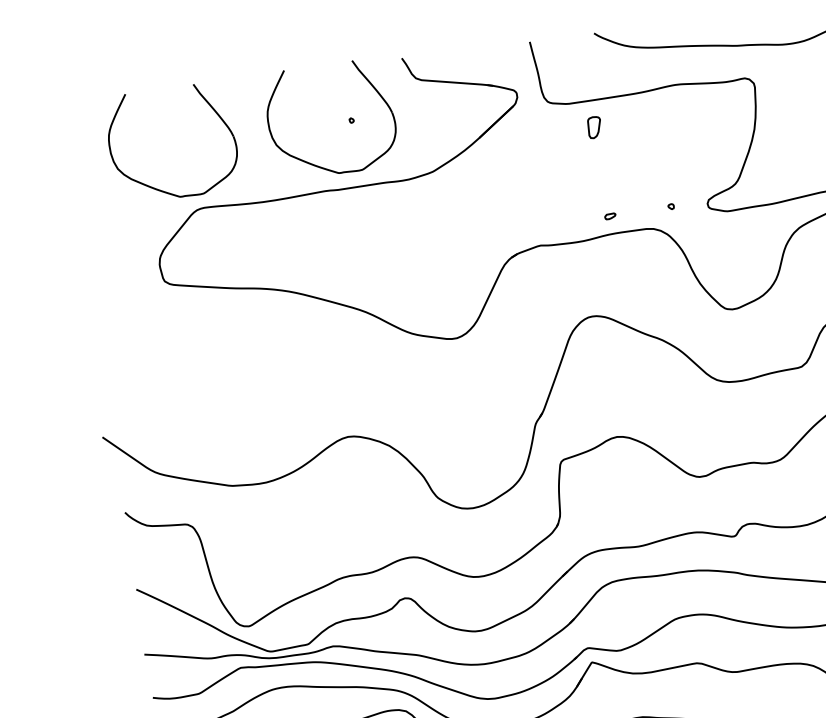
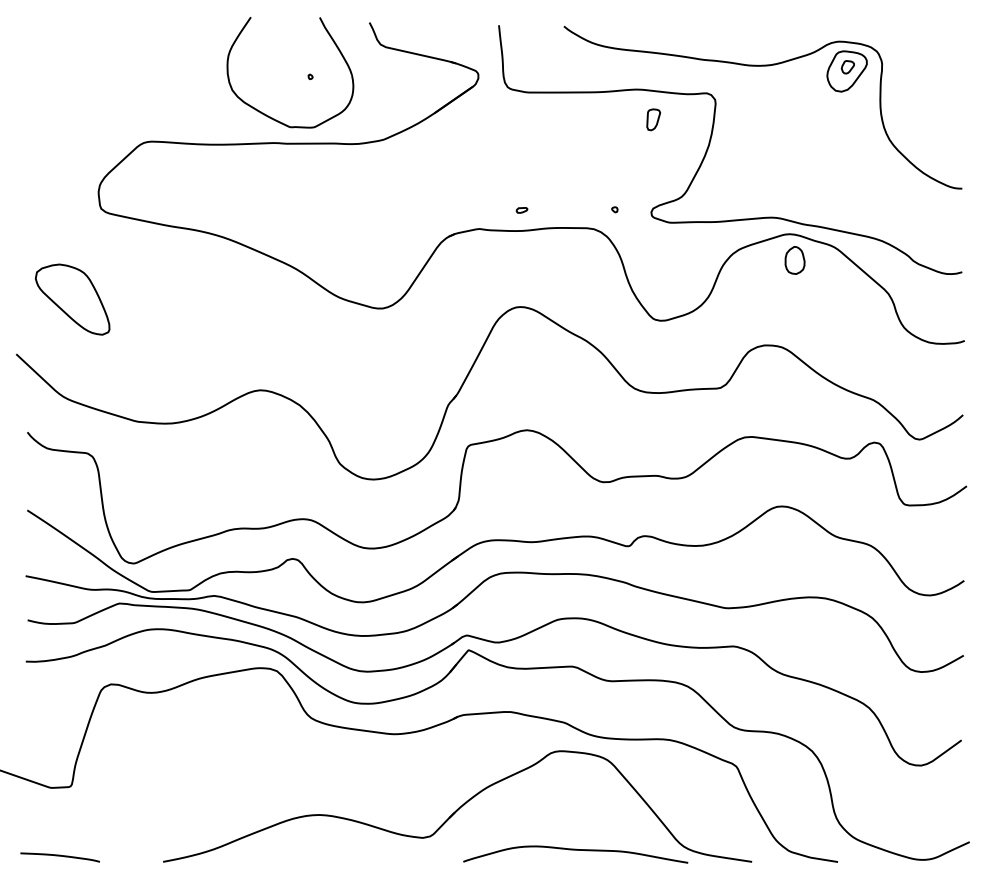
part: (594, 127) -> (653, 119), moved
part: (151, 186) -> (102, 112), removed
part: (609, 216) -> (521, 210), moved
part: (149, 375) -> (72, 299), added

